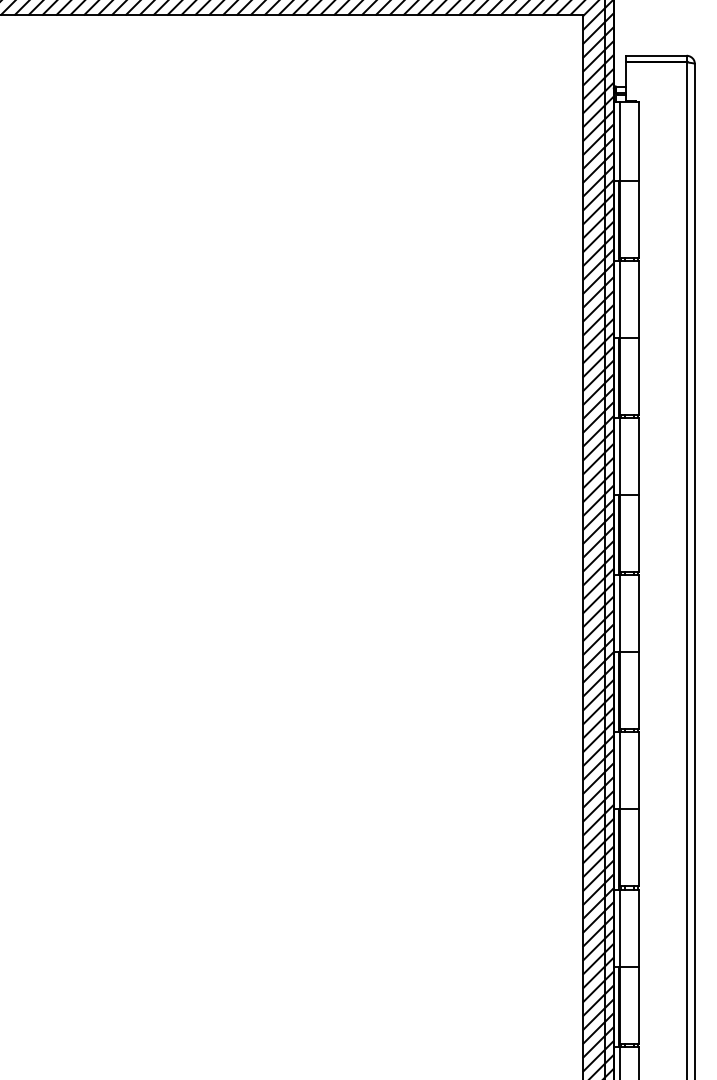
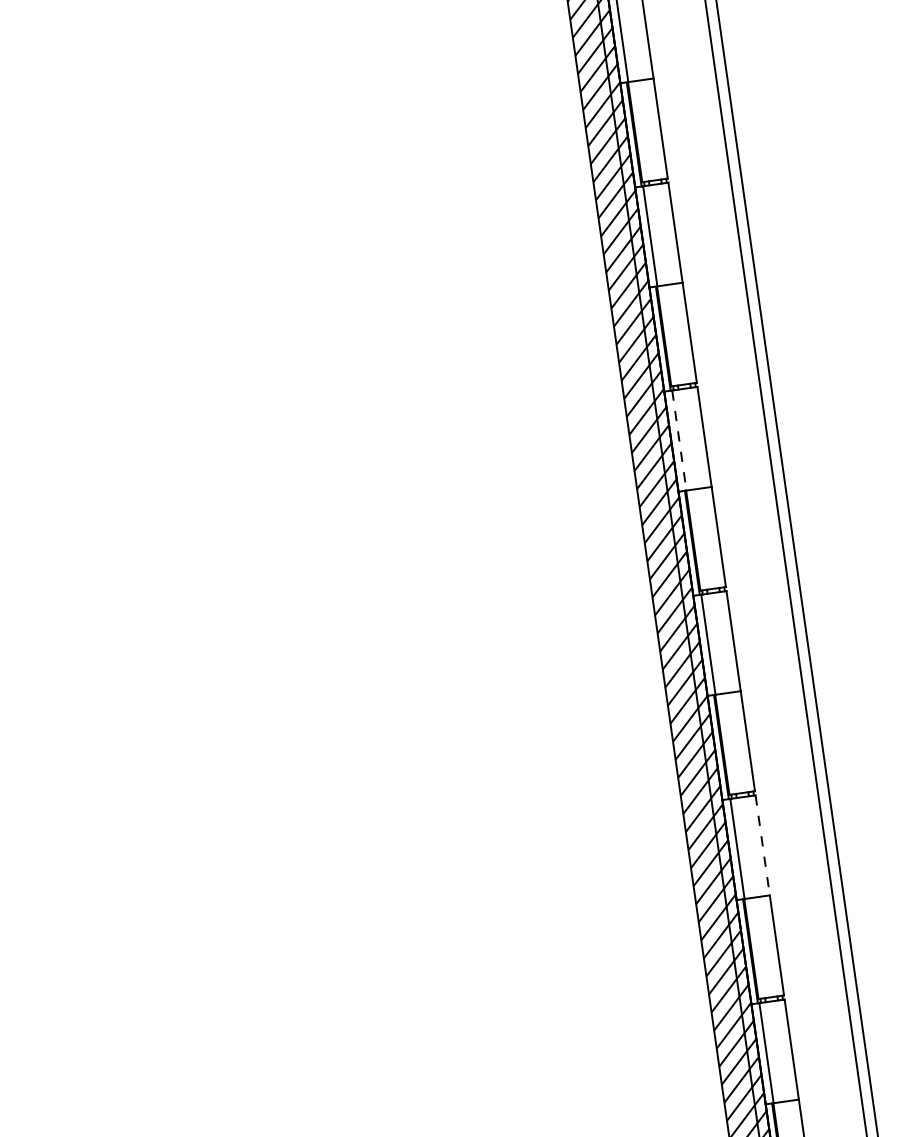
line: (619, 457) -> (679, 441), solid -> dashed
line: (639, 771) -> (763, 846), solid -> dashed

